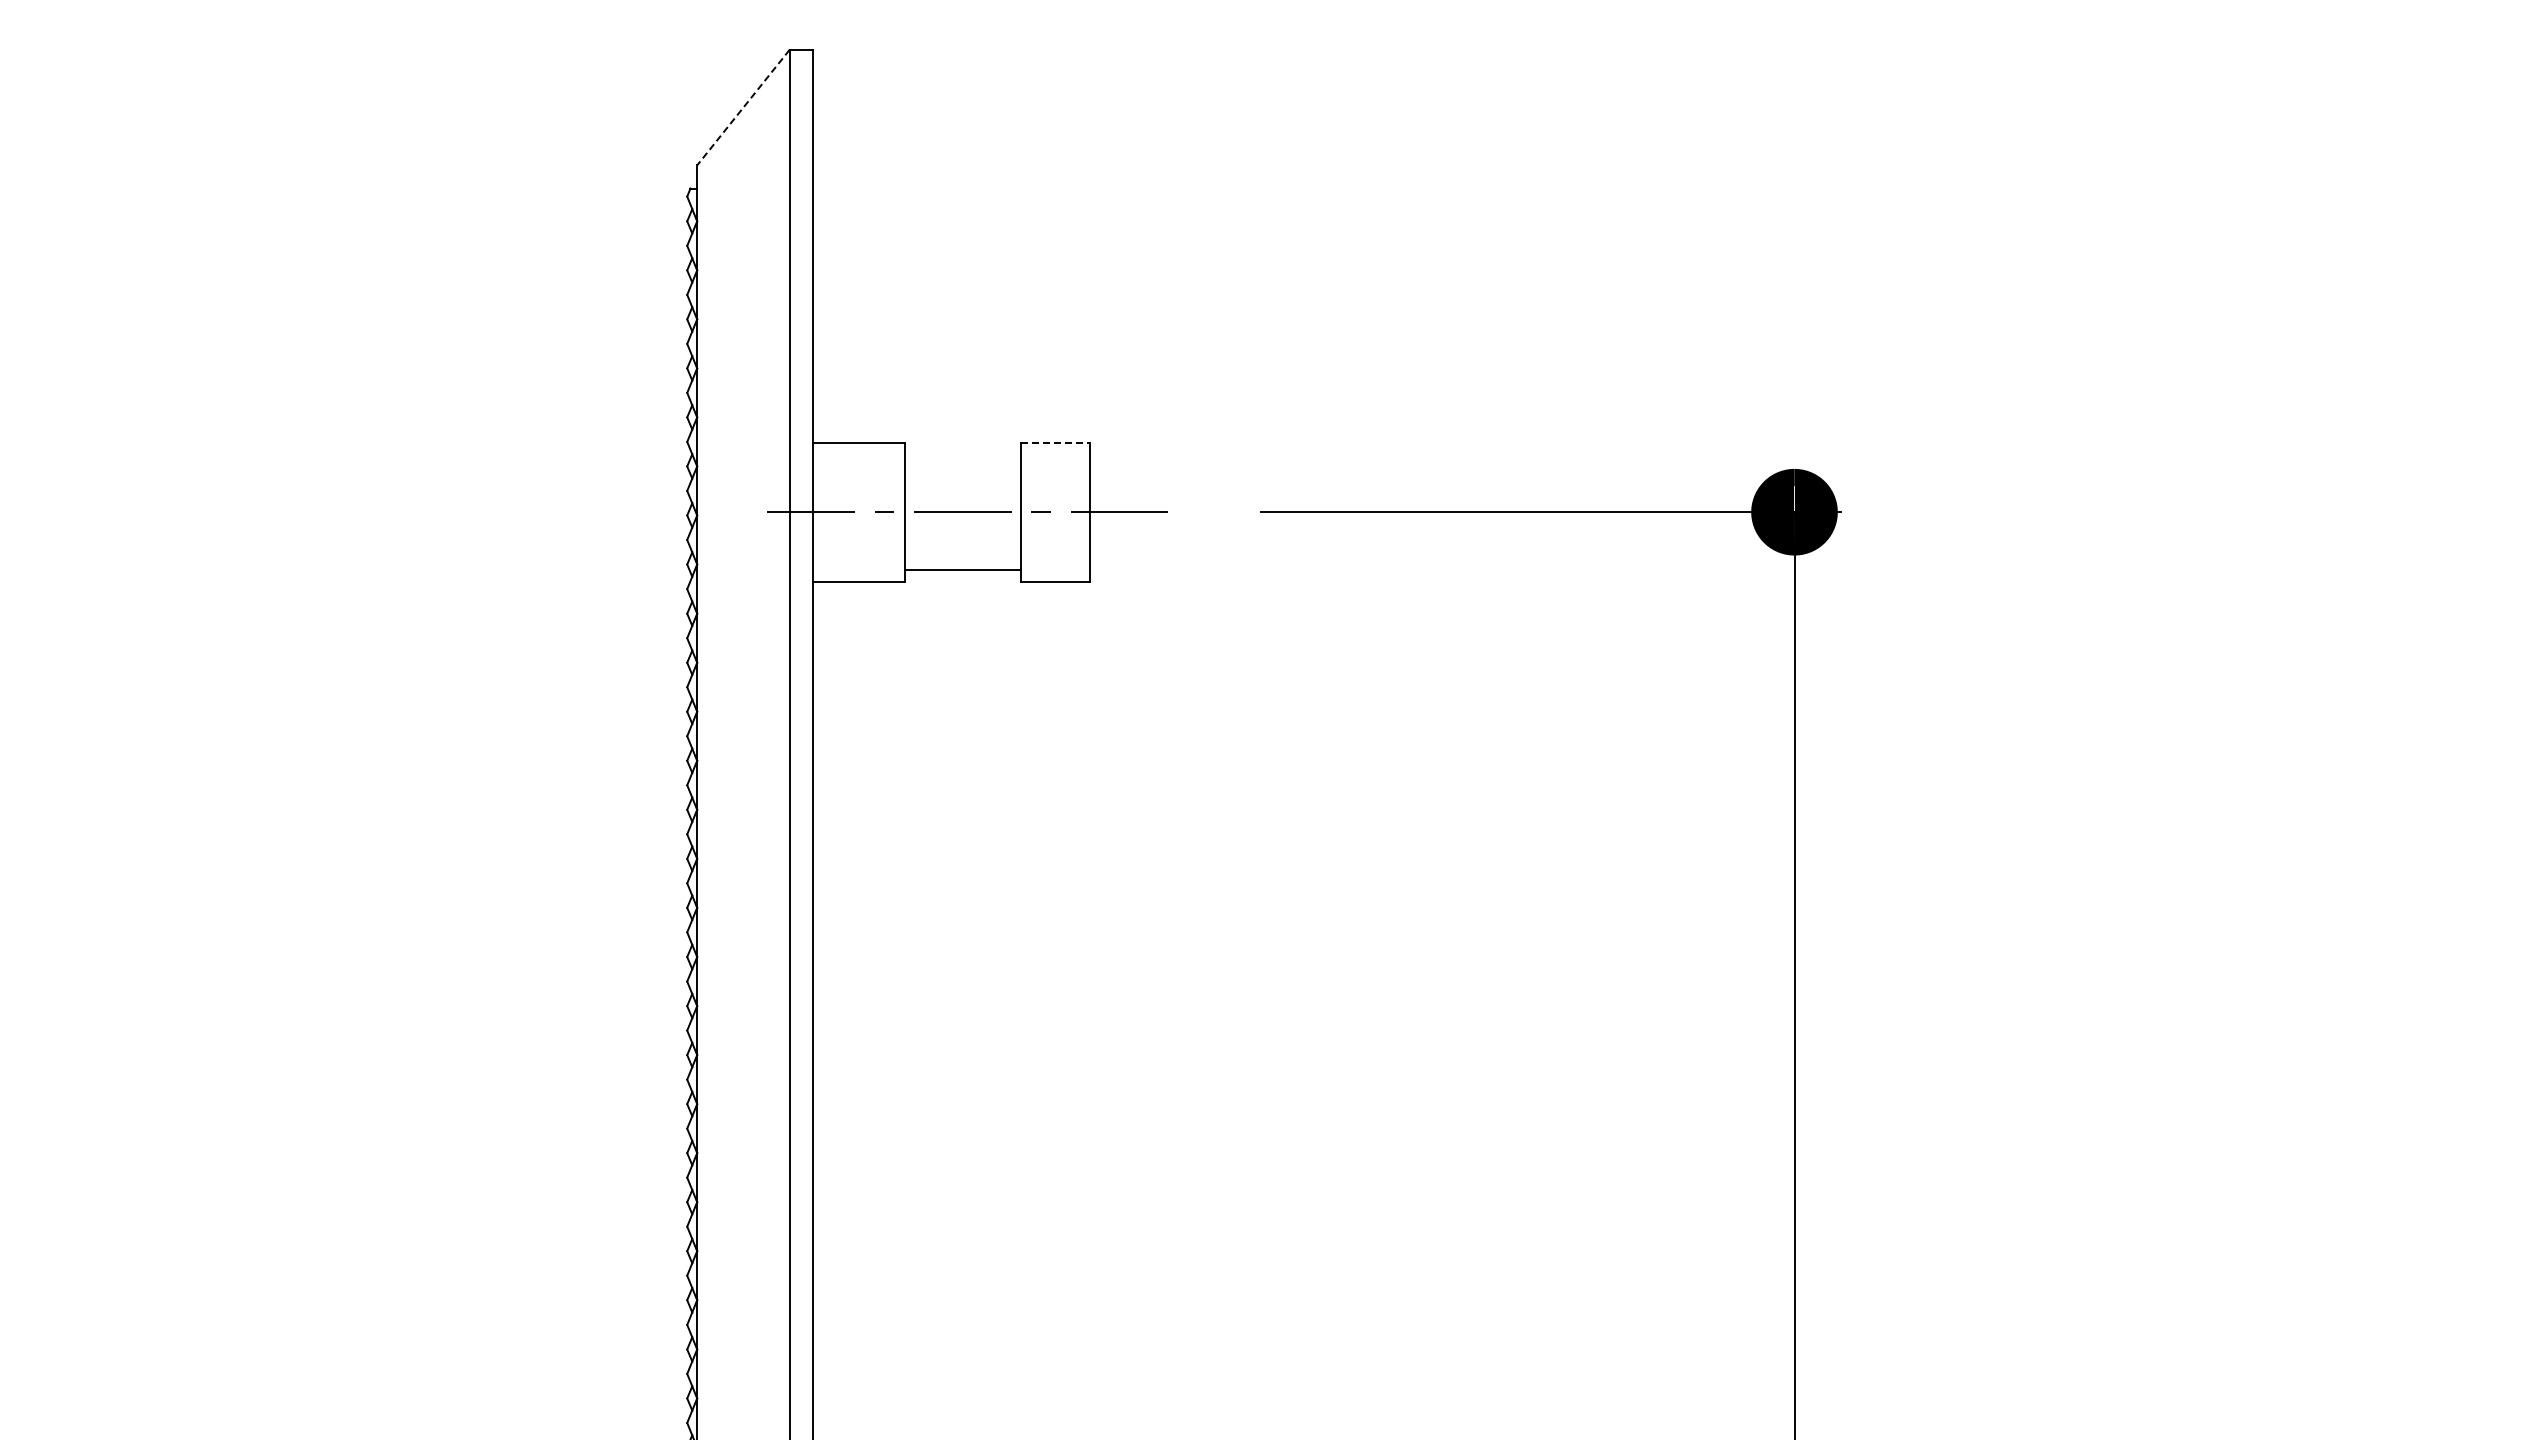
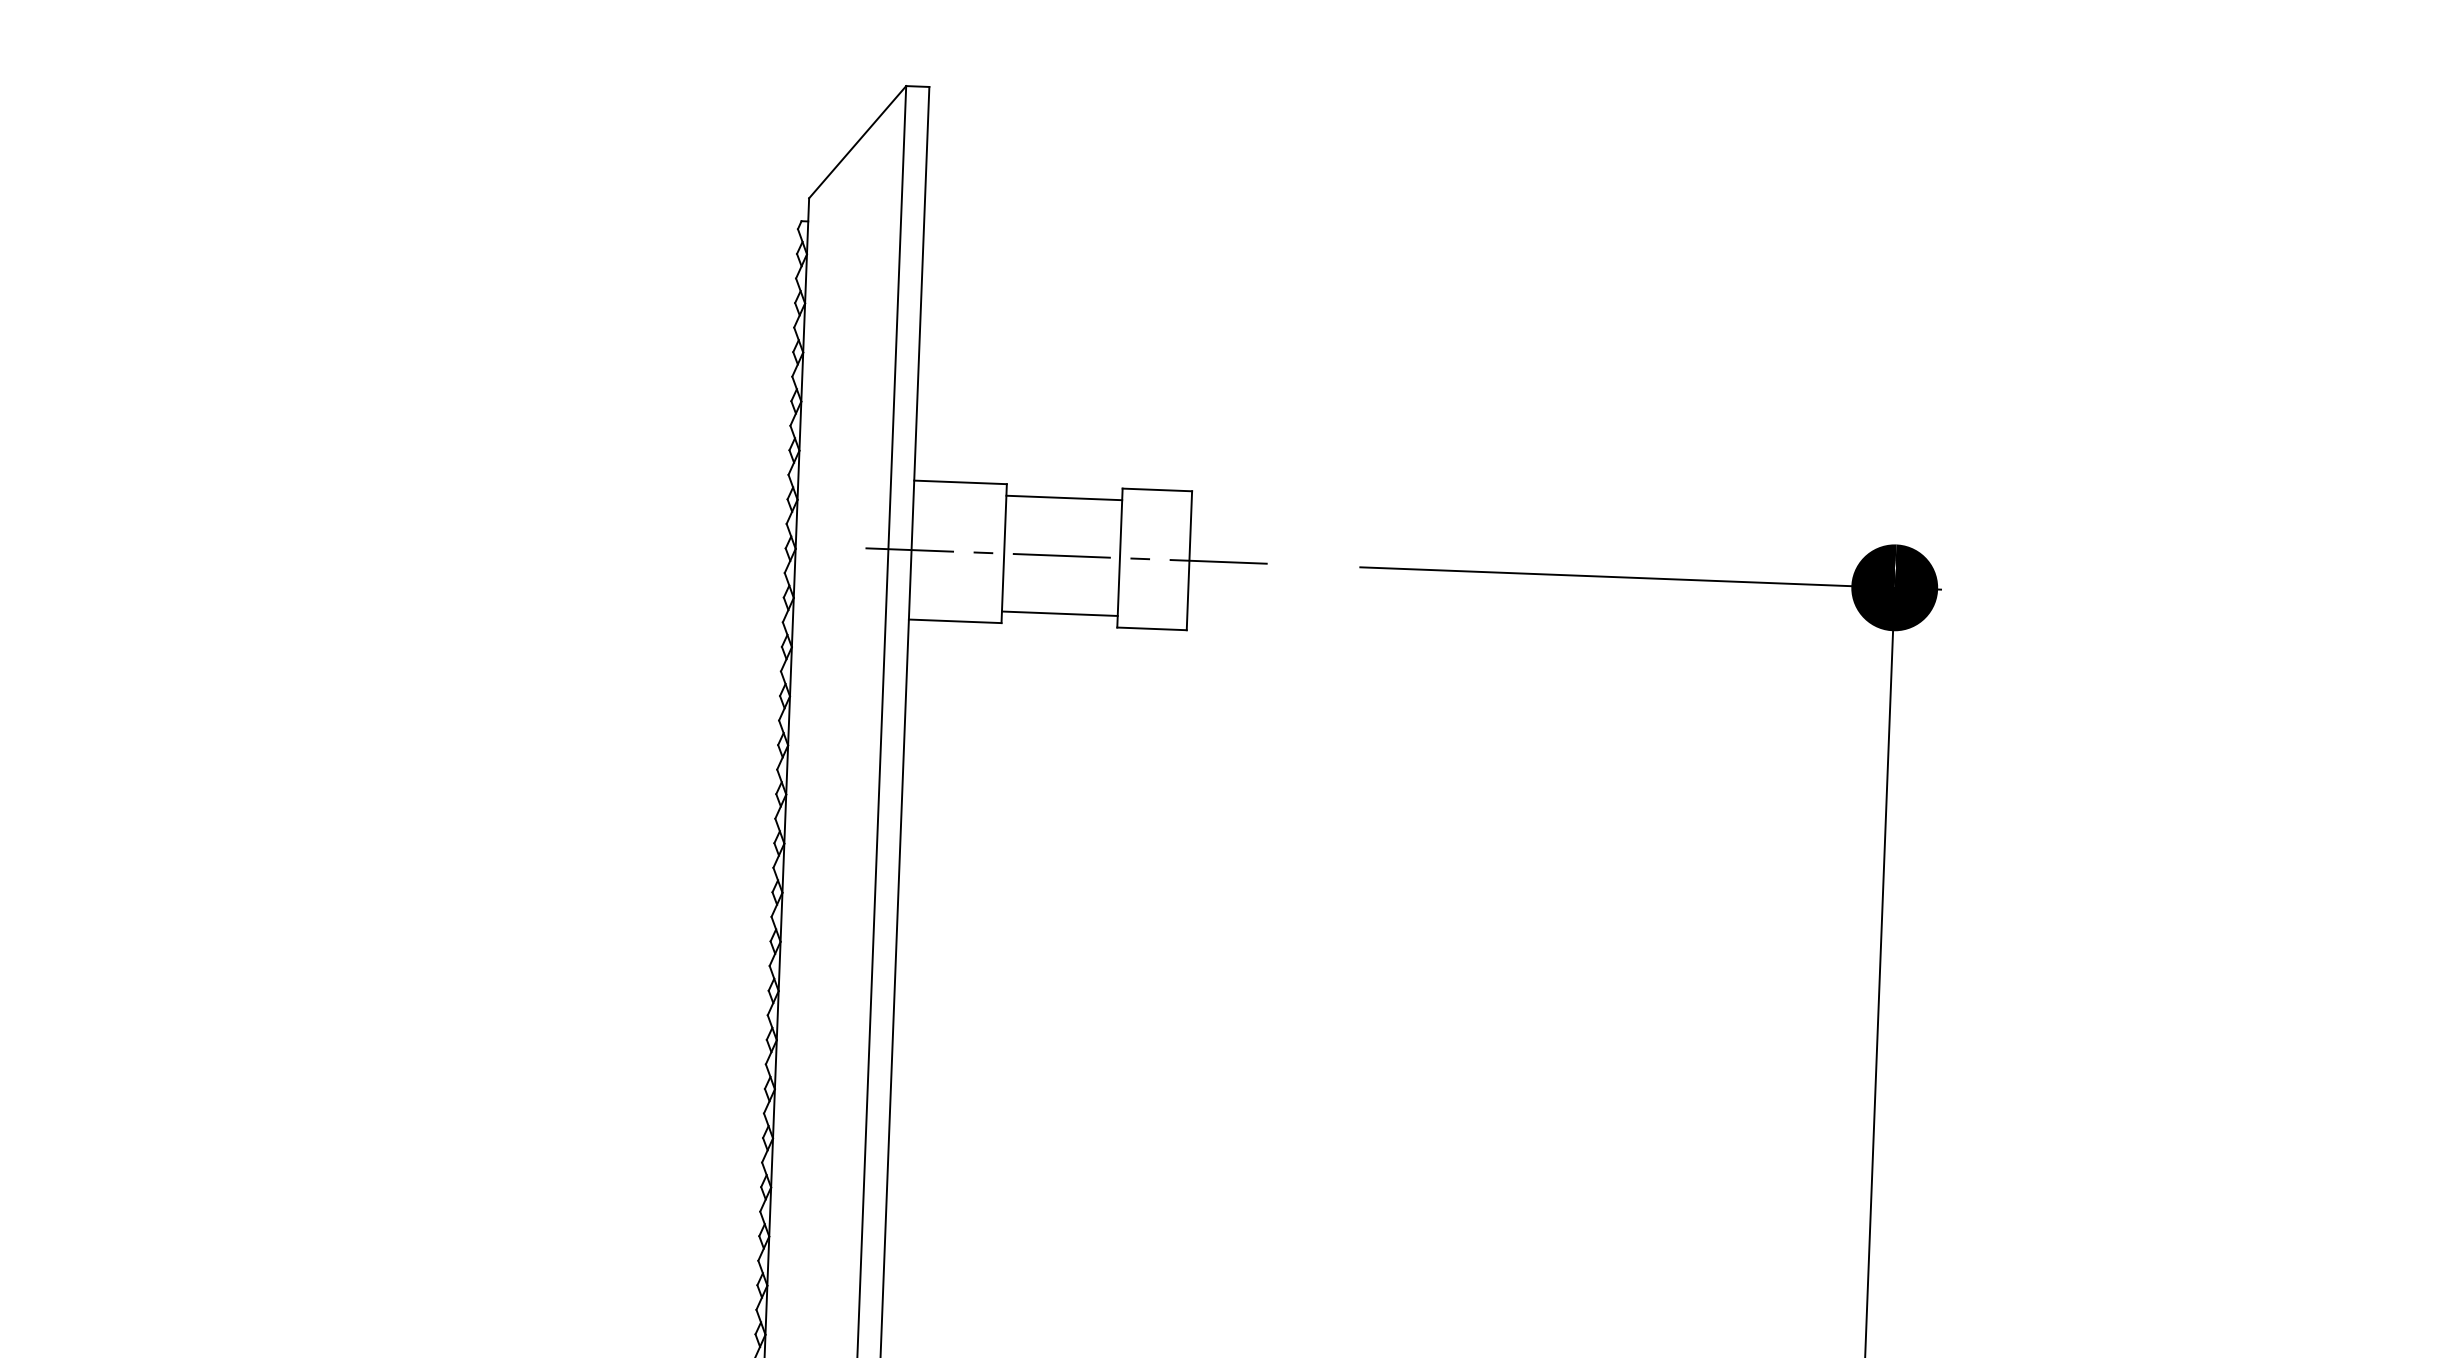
line: (743, 108) -> (857, 143), dashed -> solid
line: (1055, 442) -> (1157, 489), dashed -> solid
line: (962, 454) -> (1063, 498), added

